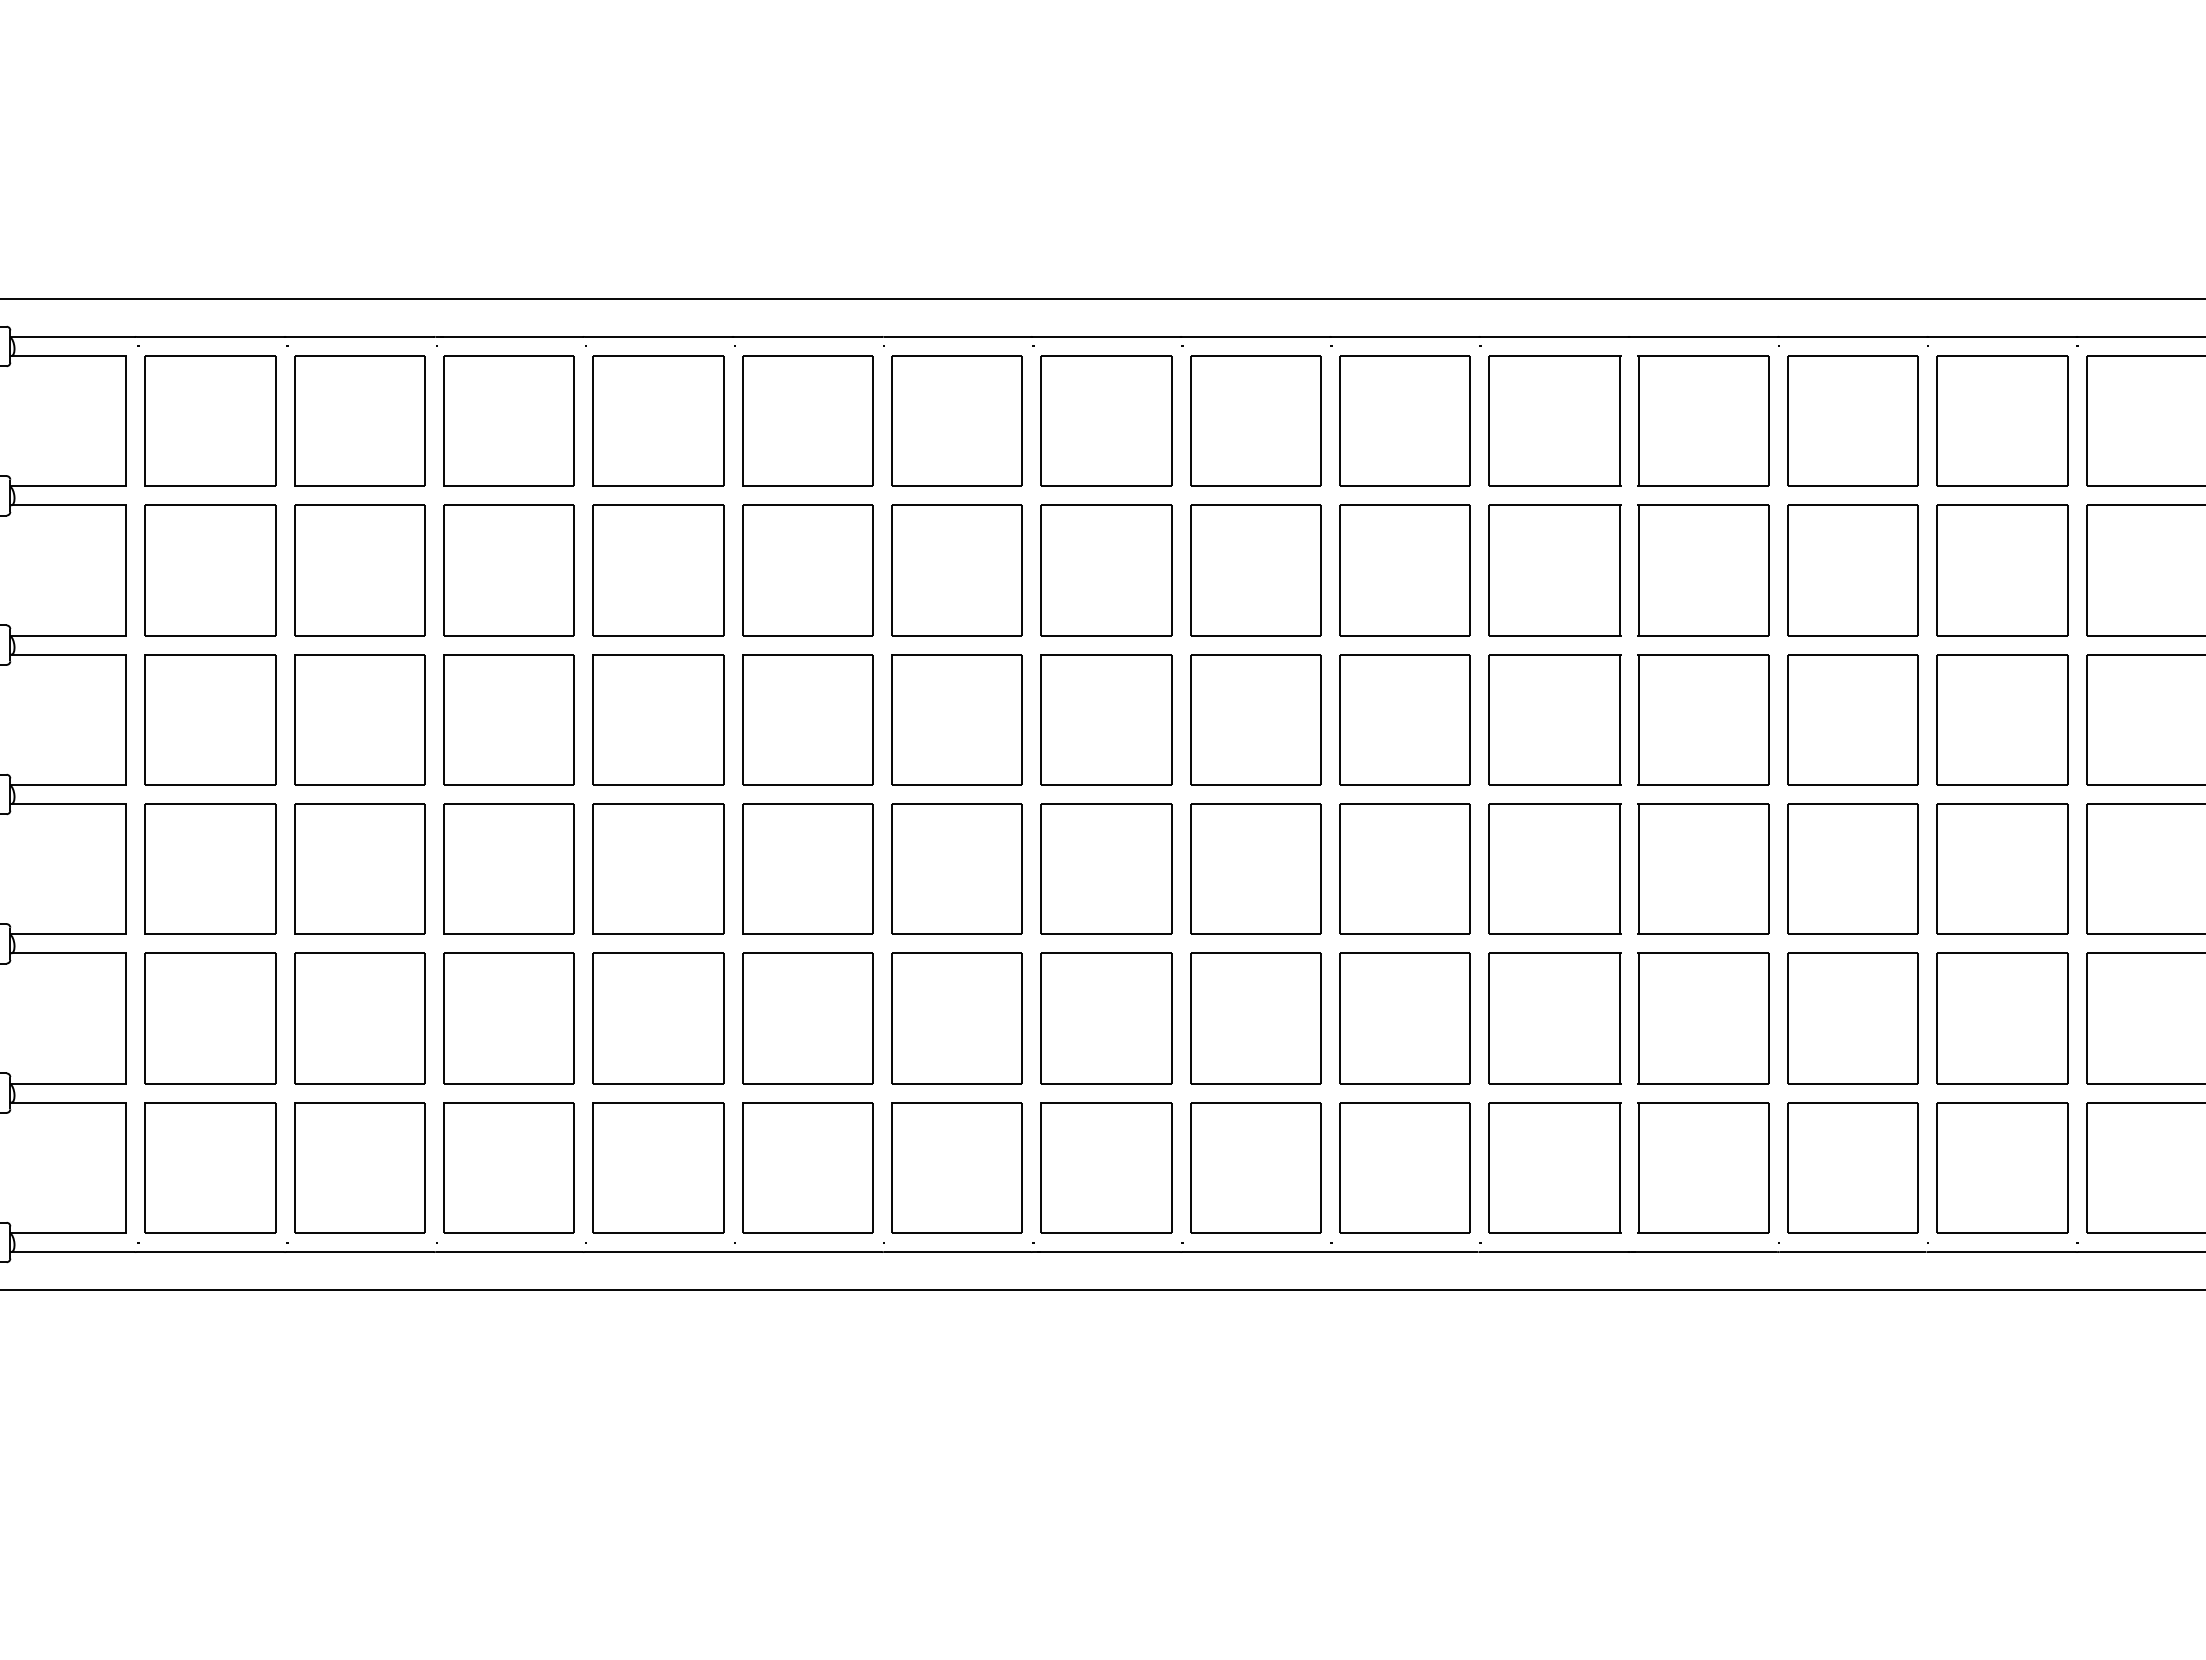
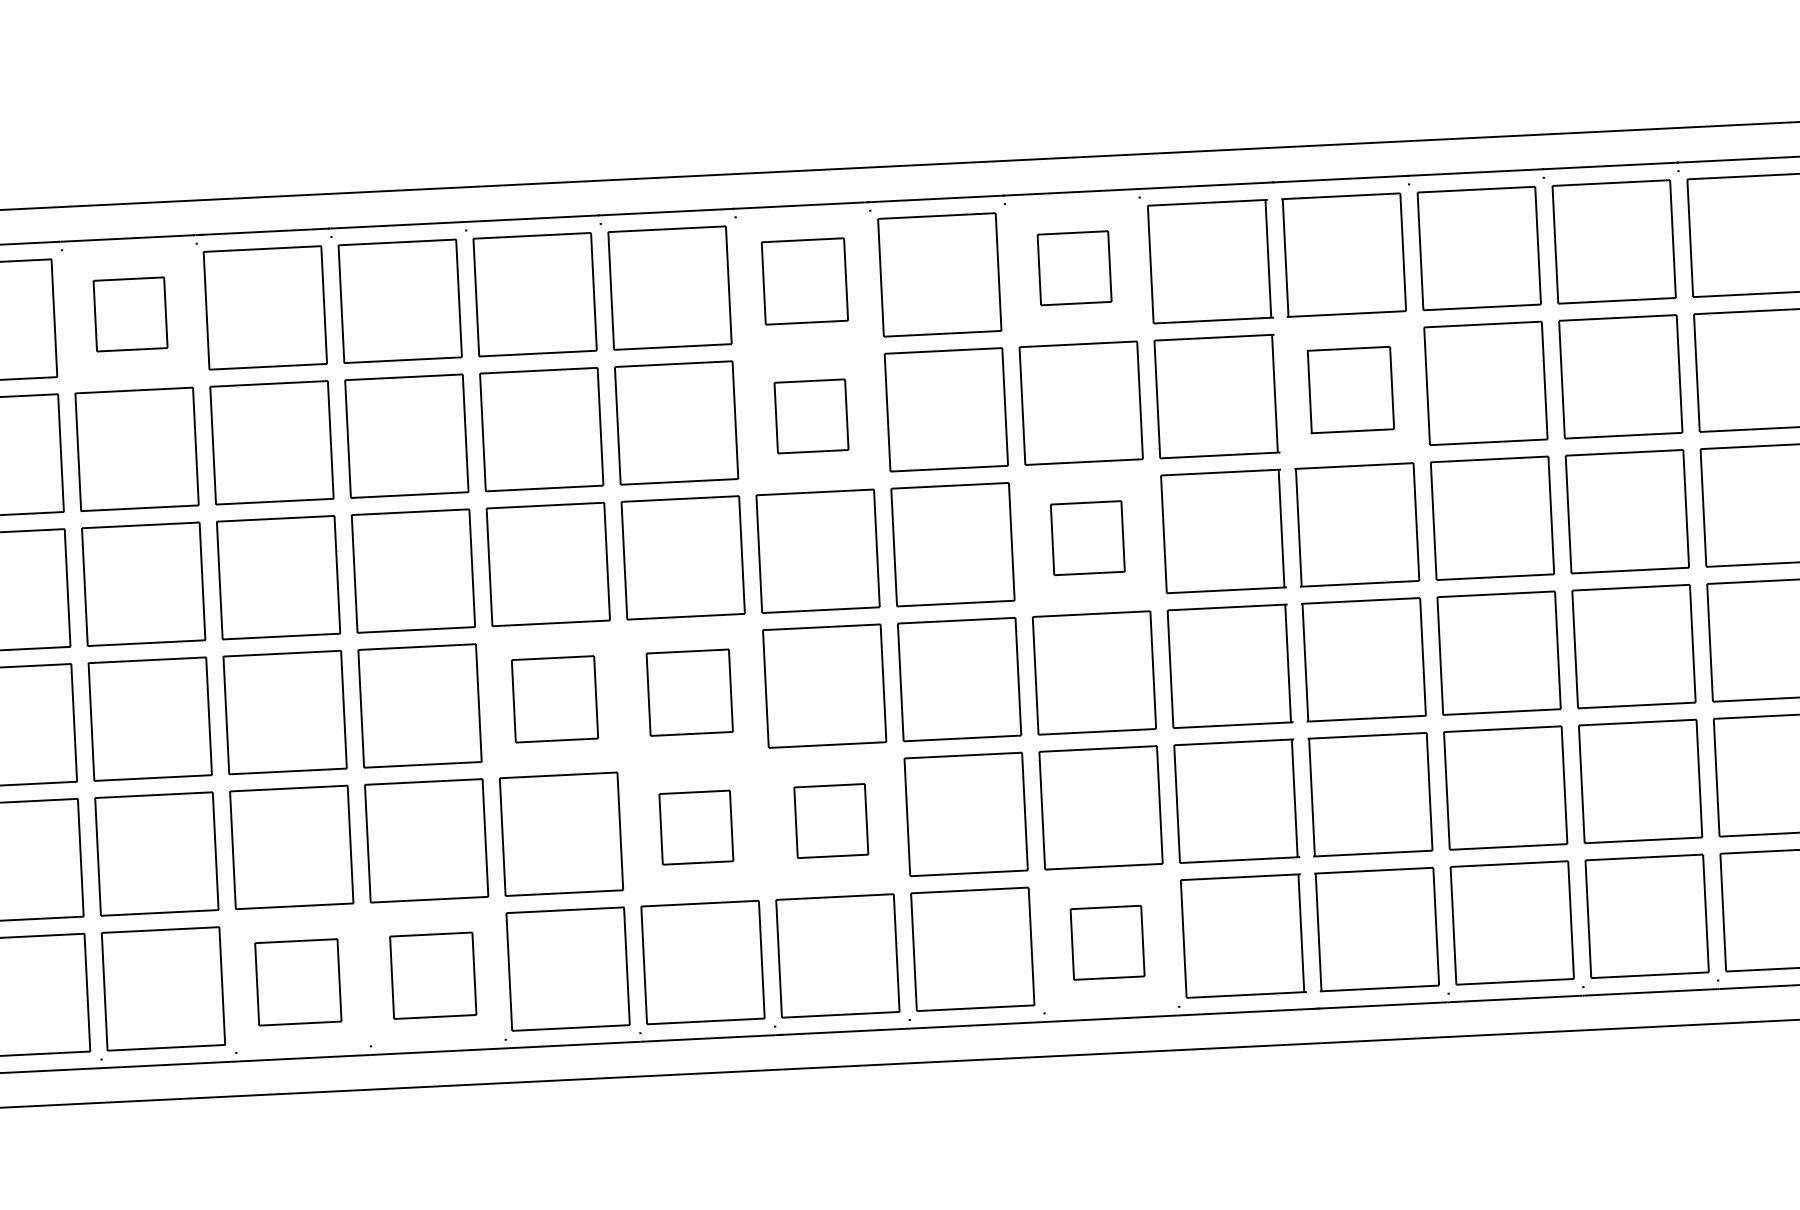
part: (359, 420) -> (130, 313), size x0.6
part: (1106, 420) -> (804, 280), size x0.7
part: (1404, 420) -> (1074, 267), size x0.6
part: (1106, 570) -> (811, 416), size x0.6
part: (1703, 570) -> (1350, 390), size x0.7
part: (1404, 719) -> (1087, 537), size x0.6
part: (807, 868) -> (554, 698), size x0.7
part: (956, 868) -> (689, 692), size x0.7
part: (956, 1018) -> (695, 827), size x0.6
part: (1106, 1018) -> (831, 821), size x0.6
part: (508, 1167) -> (297, 982), size x0.7
part: (658, 1167) -> (433, 975), size x0.7
part: (1404, 1167) -> (1107, 942), size x0.6

